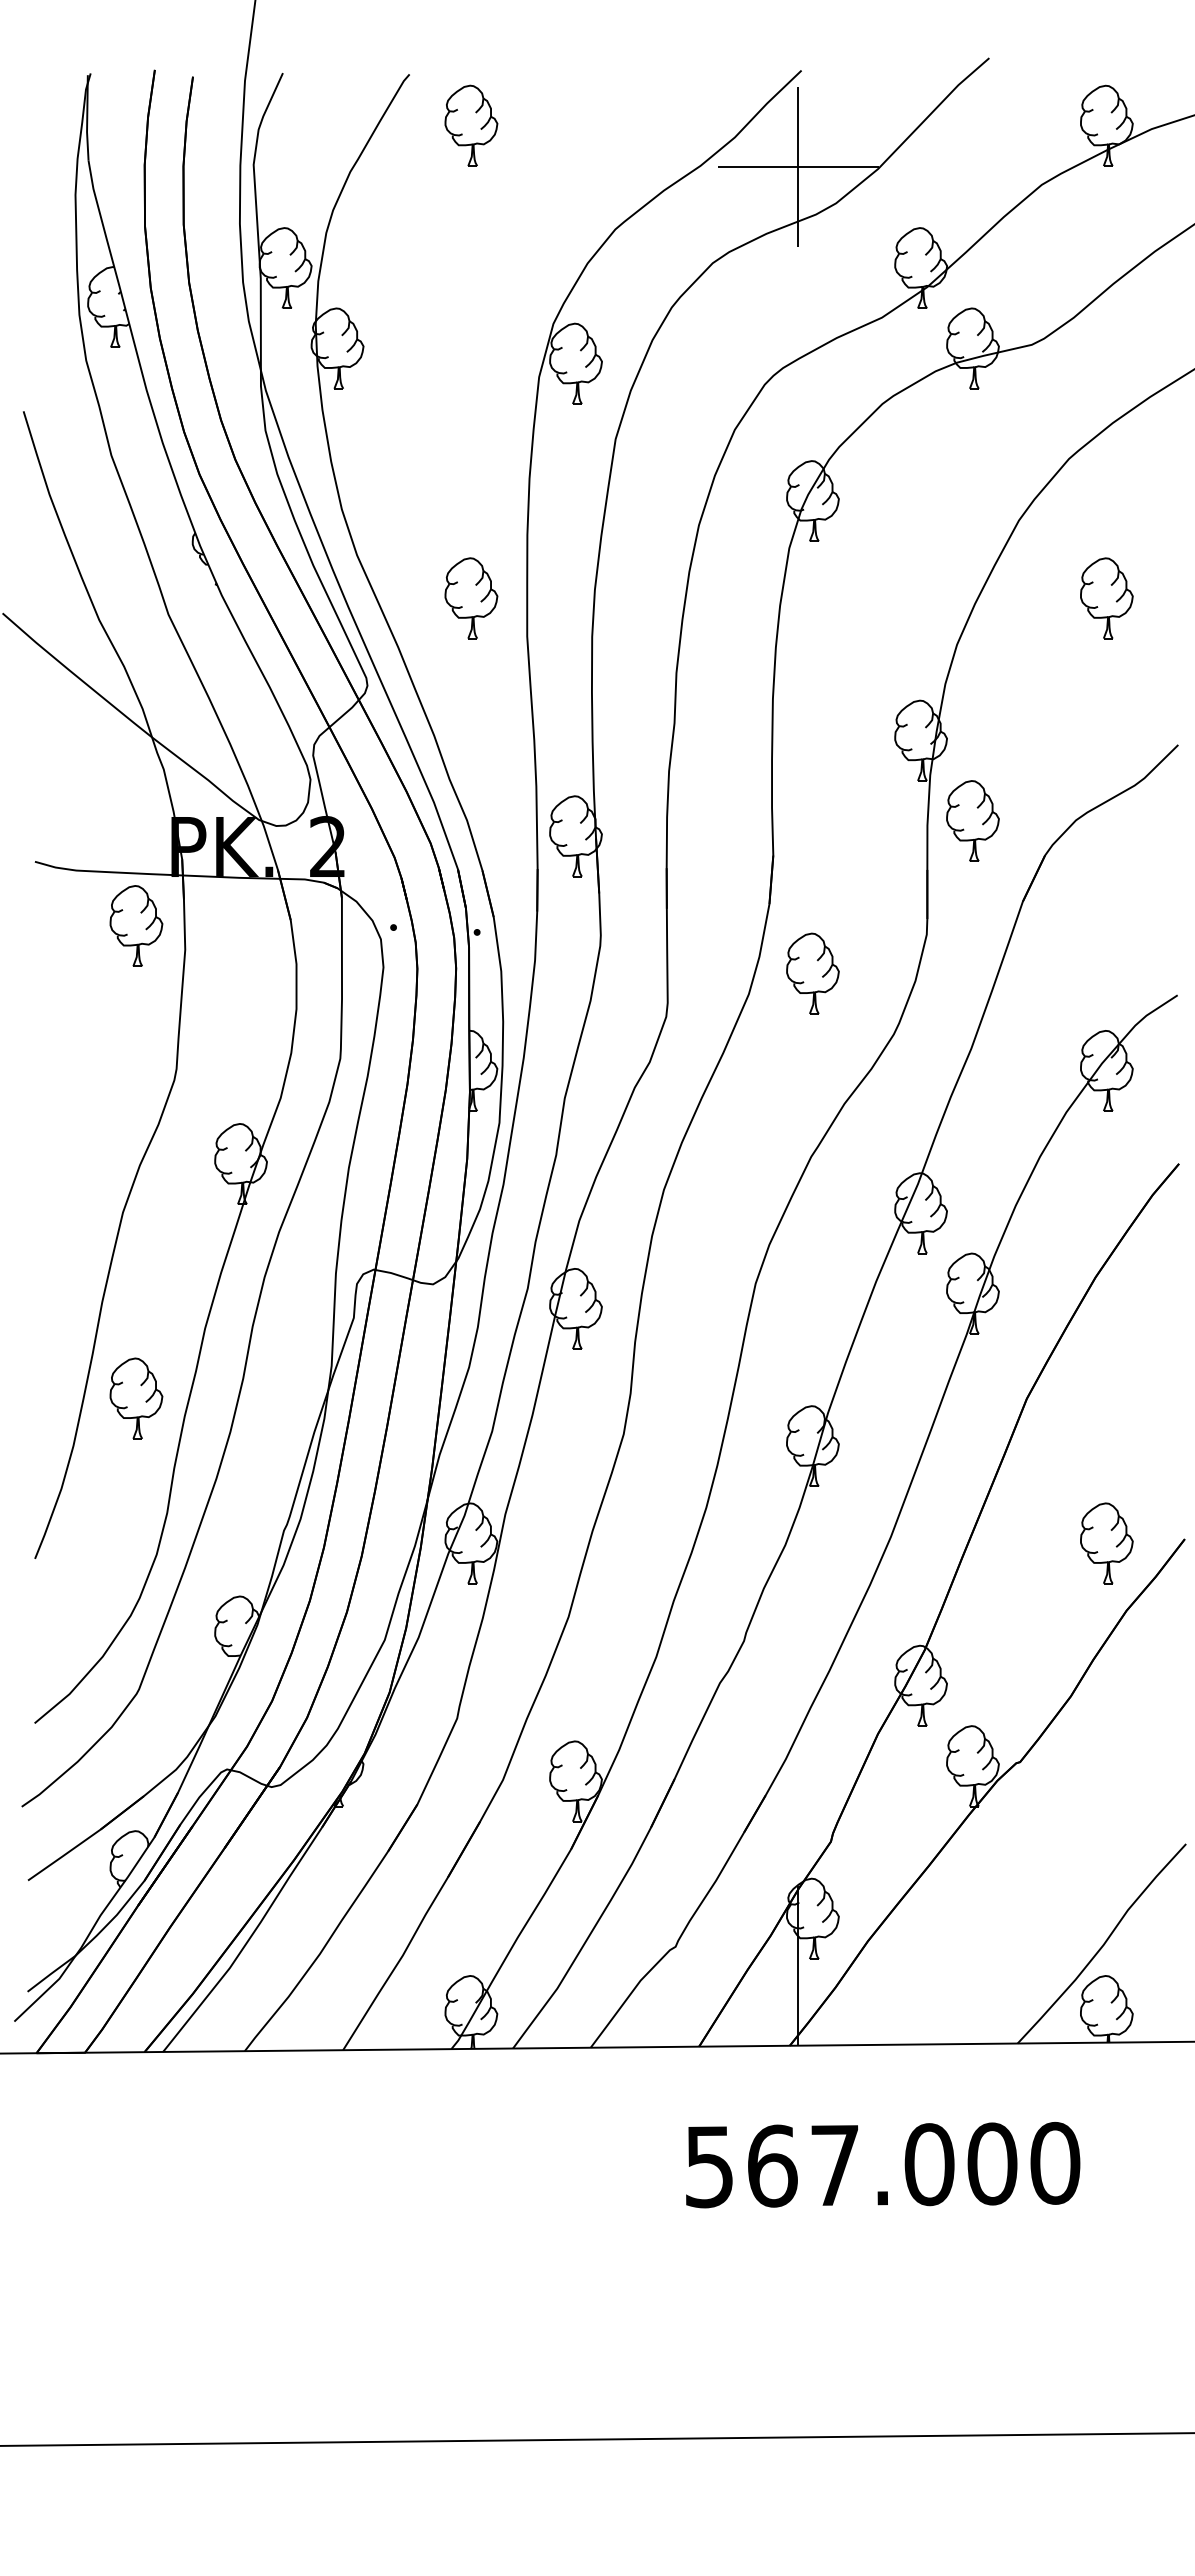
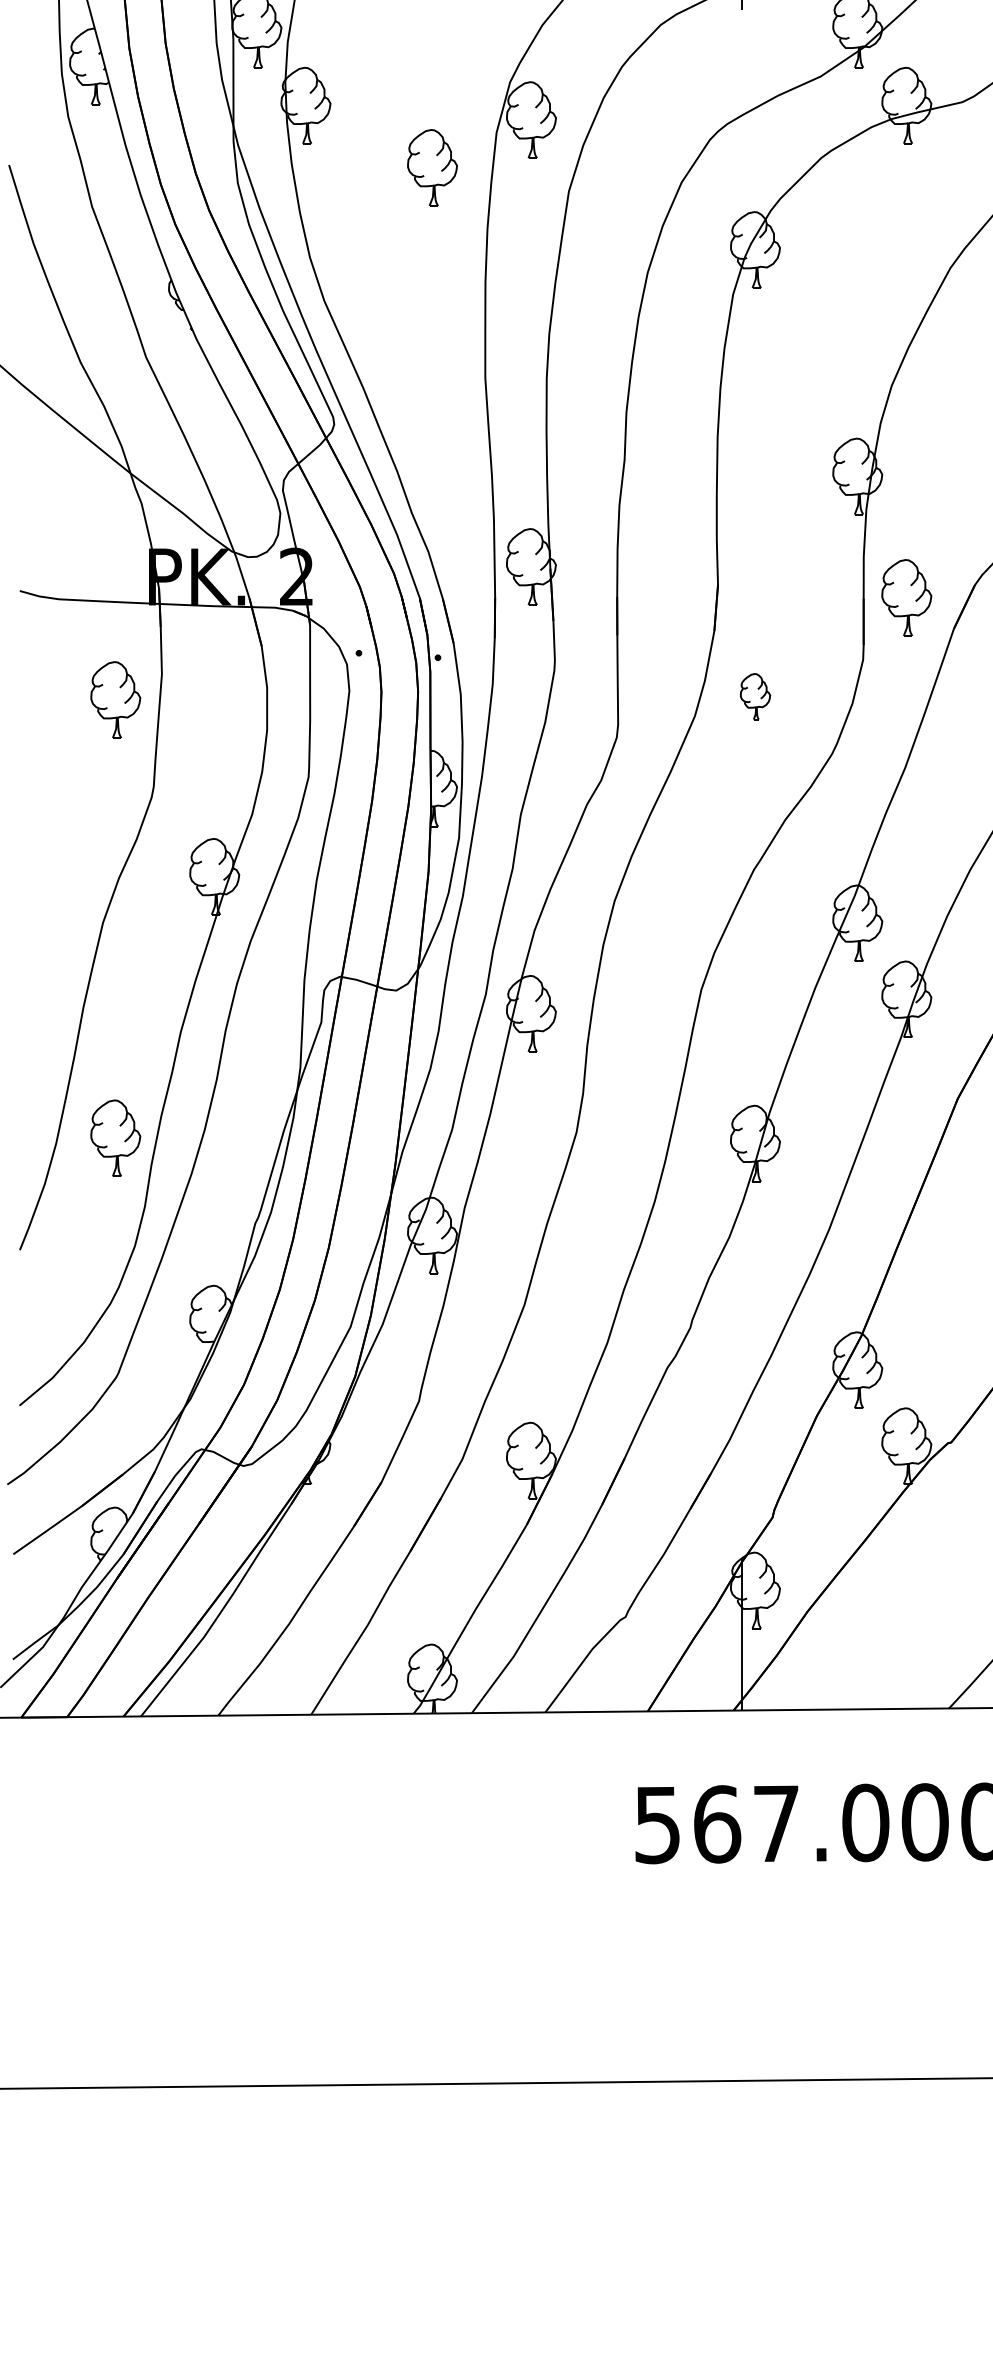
part: (471, 598) -> (432, 168), moved
part: (972, 820) -> (906, 597), moved
part: (136, 925) -> (115, 699), moved
part: (812, 973) -> (755, 696), size x0.6
part: (136, 1398) -> (115, 1138), moved

